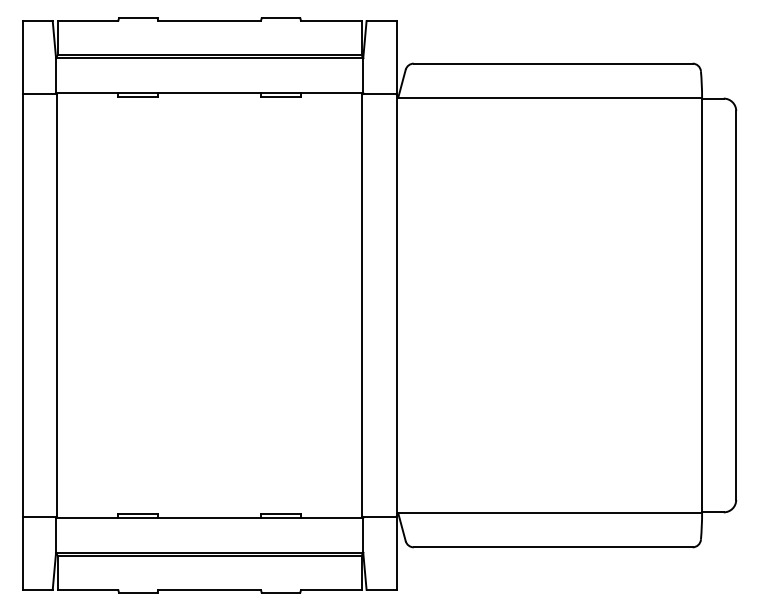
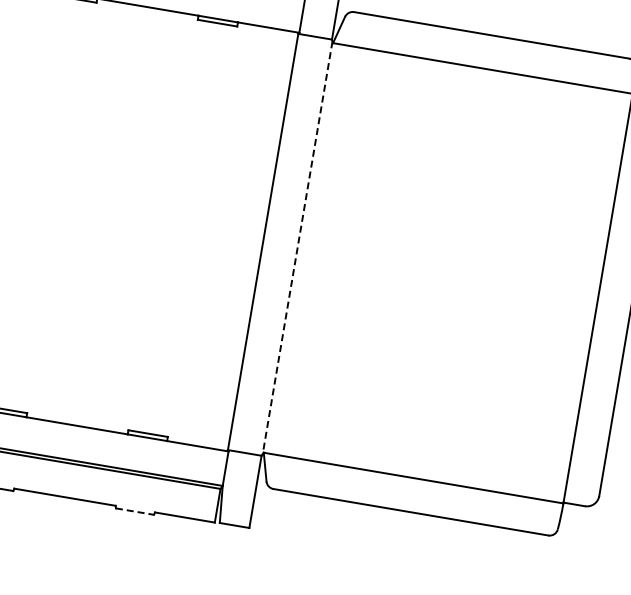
line: (397, 306) -> (297, 248), solid -> dashed
line: (281, 592) -> (135, 511), solid -> dashed

